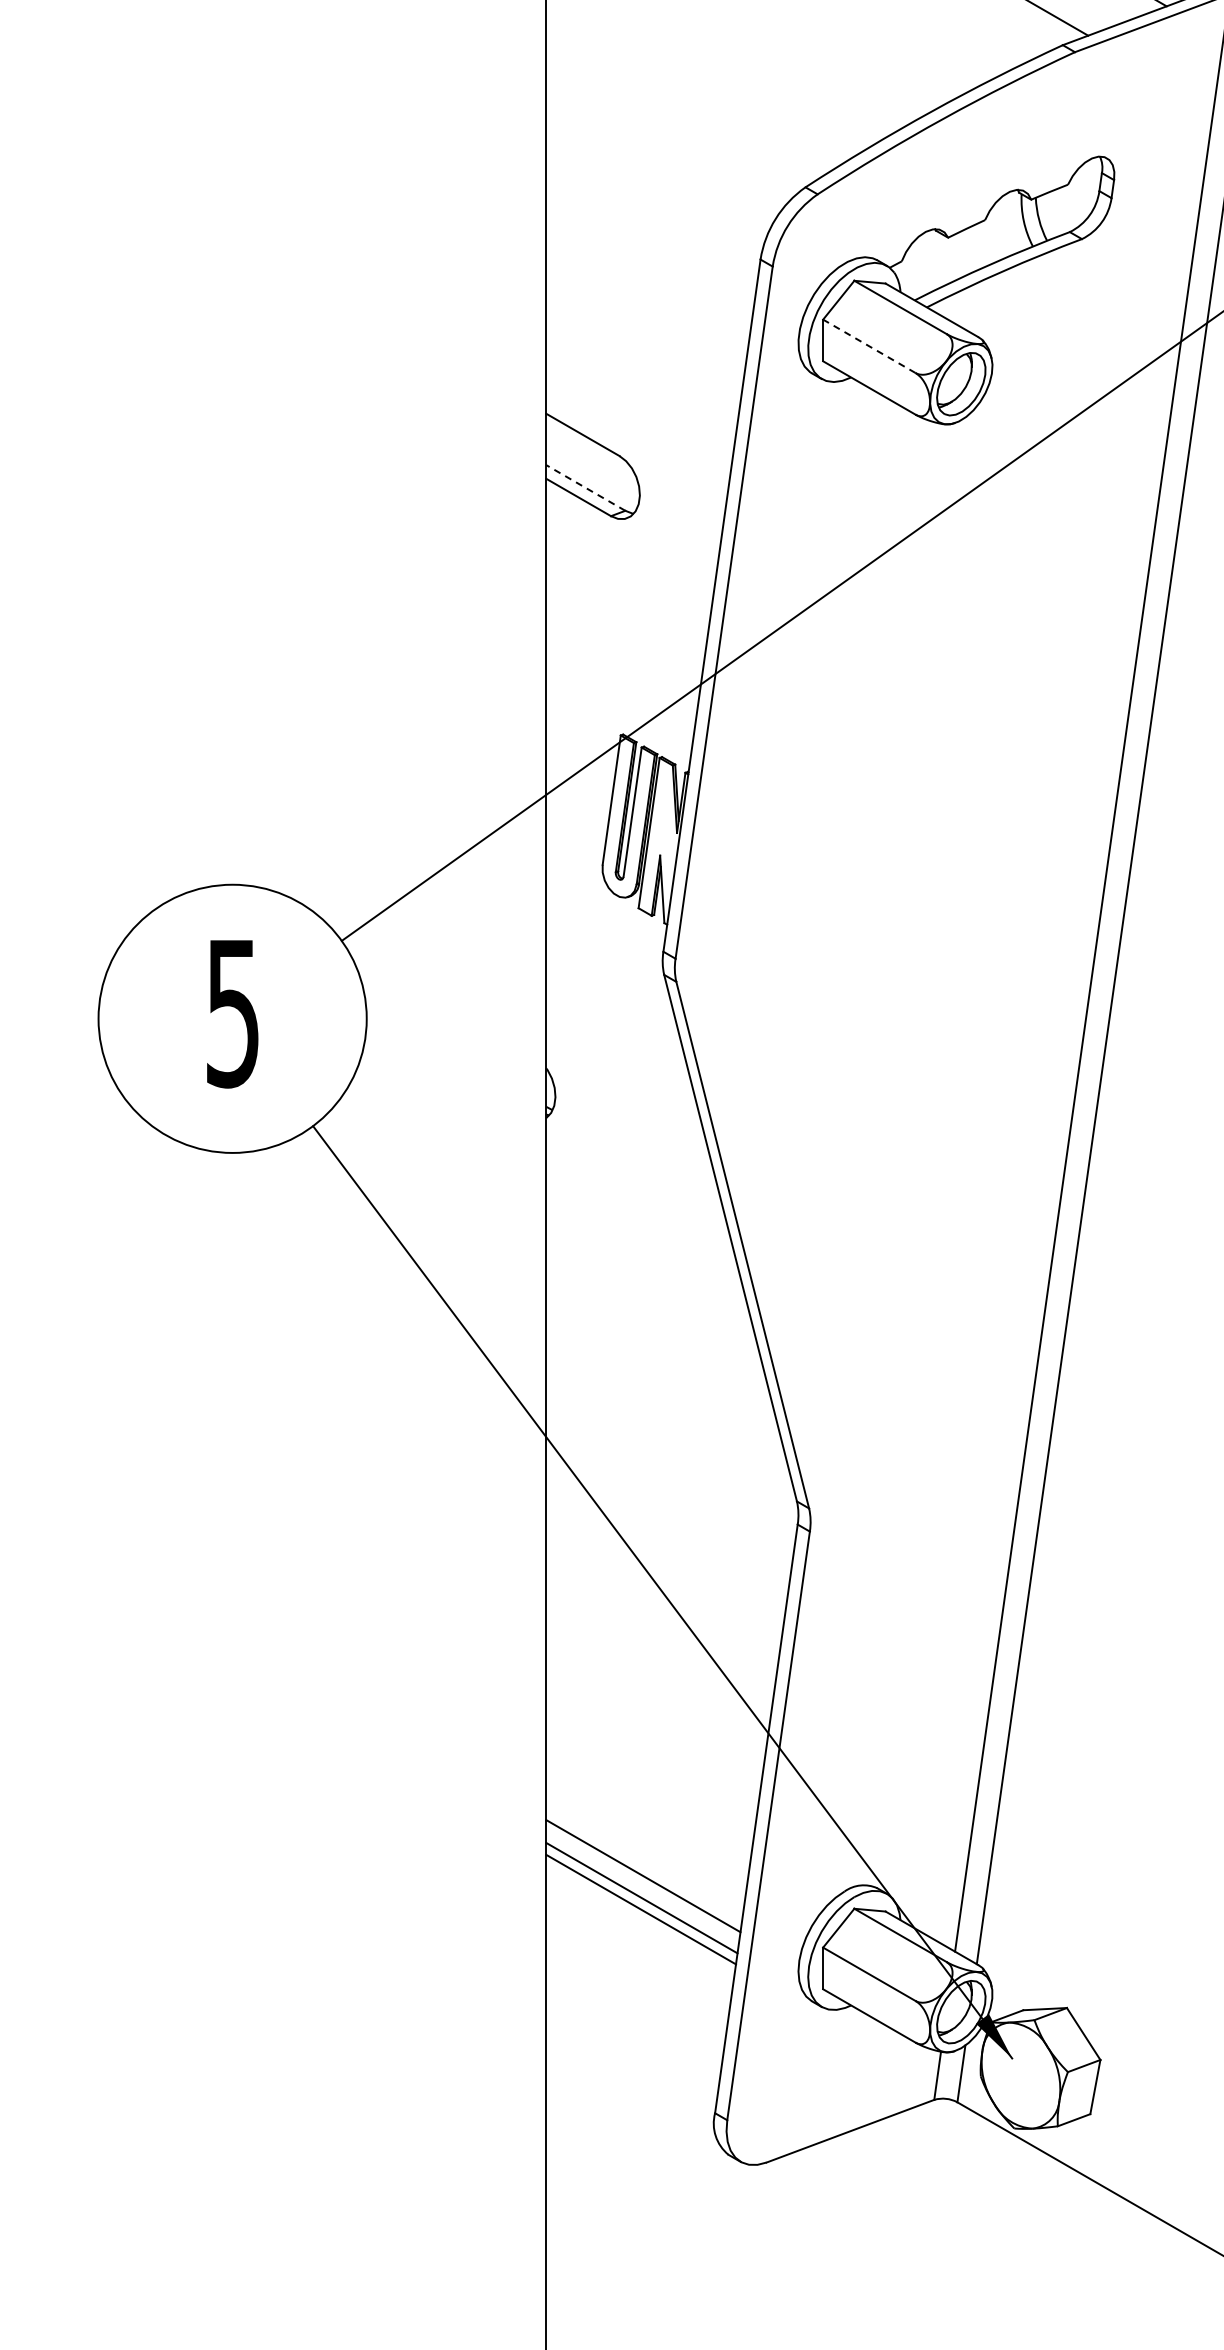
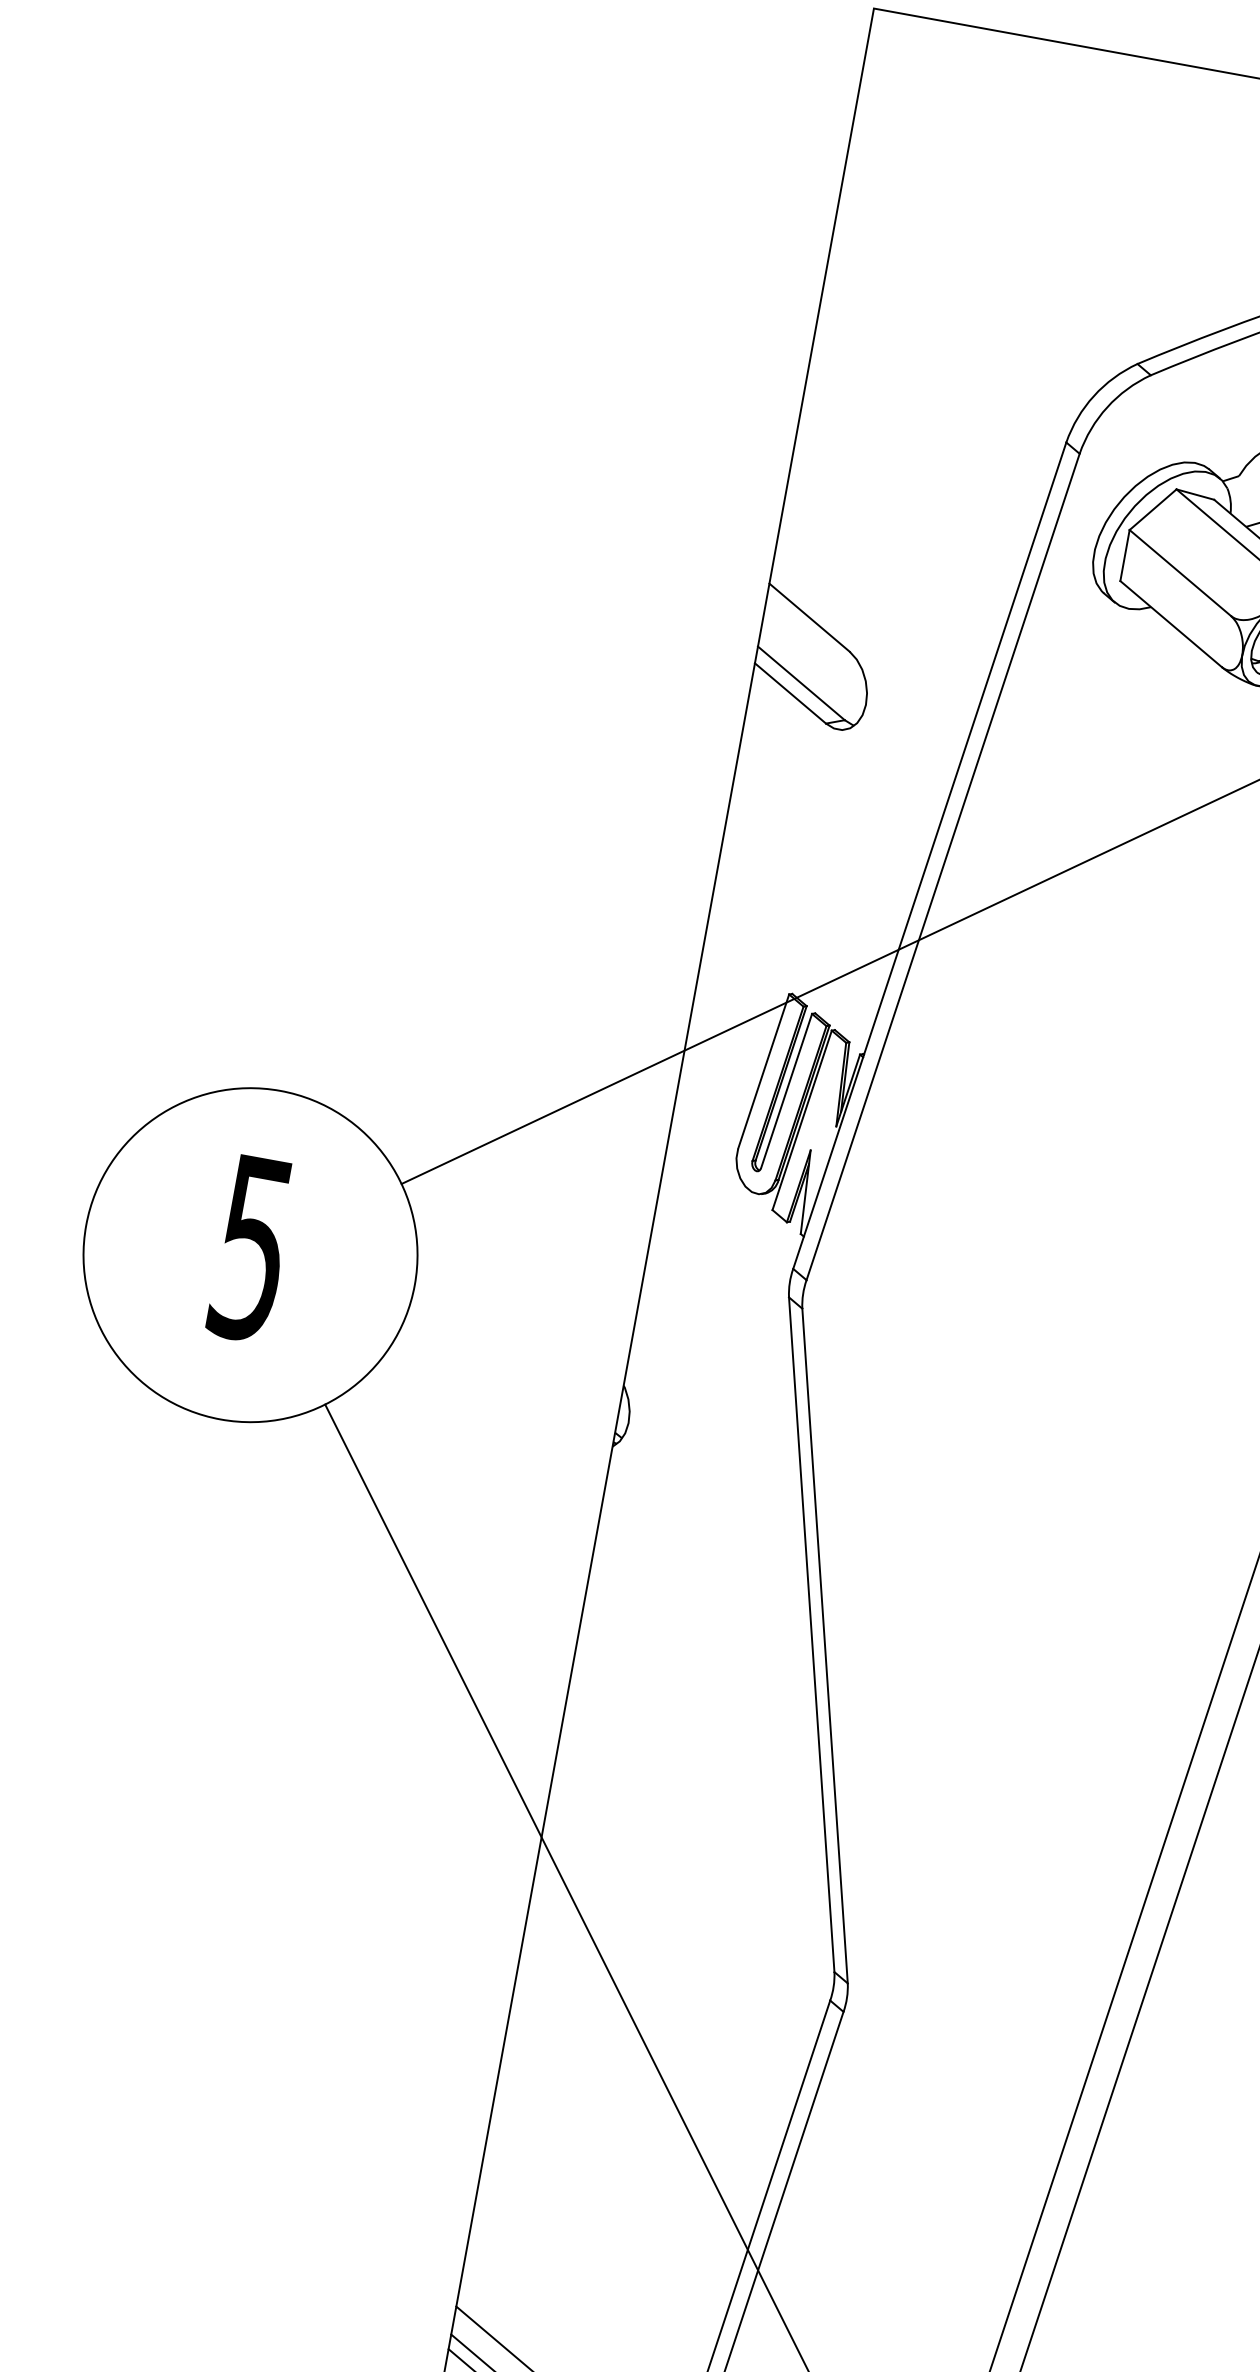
line: (868, 346) -> (1179, 573), dashed -> solid
line: (585, 487) -> (801, 682), dashed -> solid

